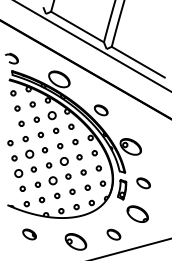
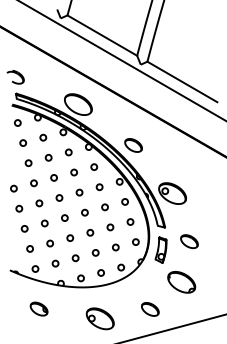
circle: (51, 115) -> (68, 152), size x0.62
circle: (29, 154) -> (39, 203), size x0.62
circle: (64, 161) -> (84, 212), size x0.62
circle: (18, 173) -> (24, 228), size x0.62
circle: (53, 180) -> (70, 237), size x0.62

